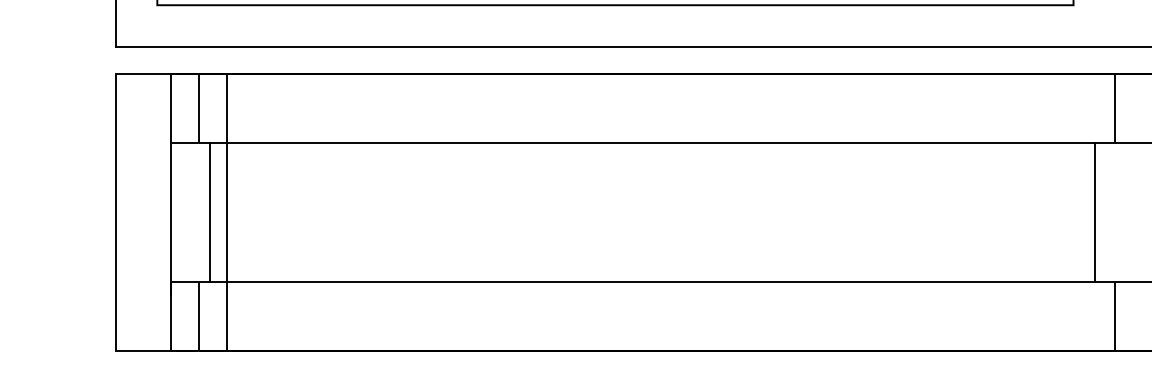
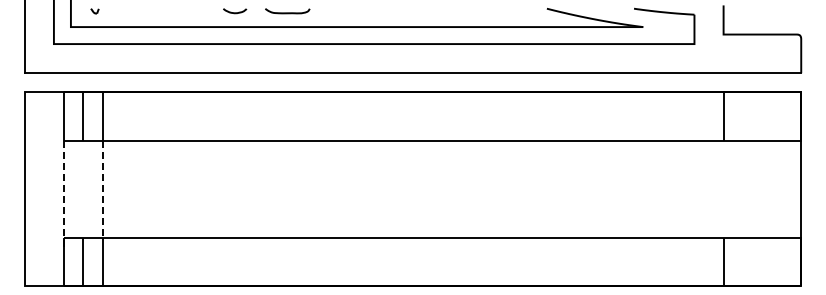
line: (209, 211) -> (90, 188), removed
line: (1095, 211) -> (709, 188), removed
line: (226, 213) -> (102, 189), solid -> dashed
line: (170, 220) -> (63, 194), solid -> dashed

